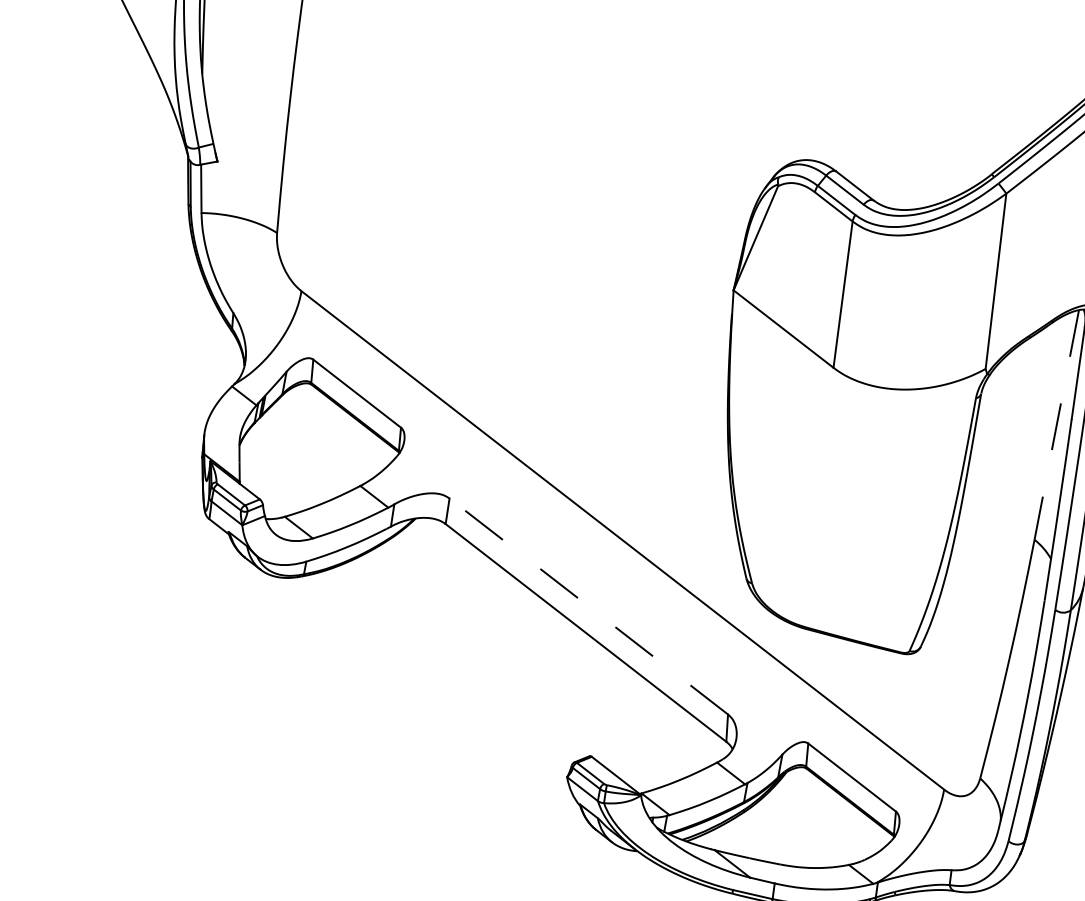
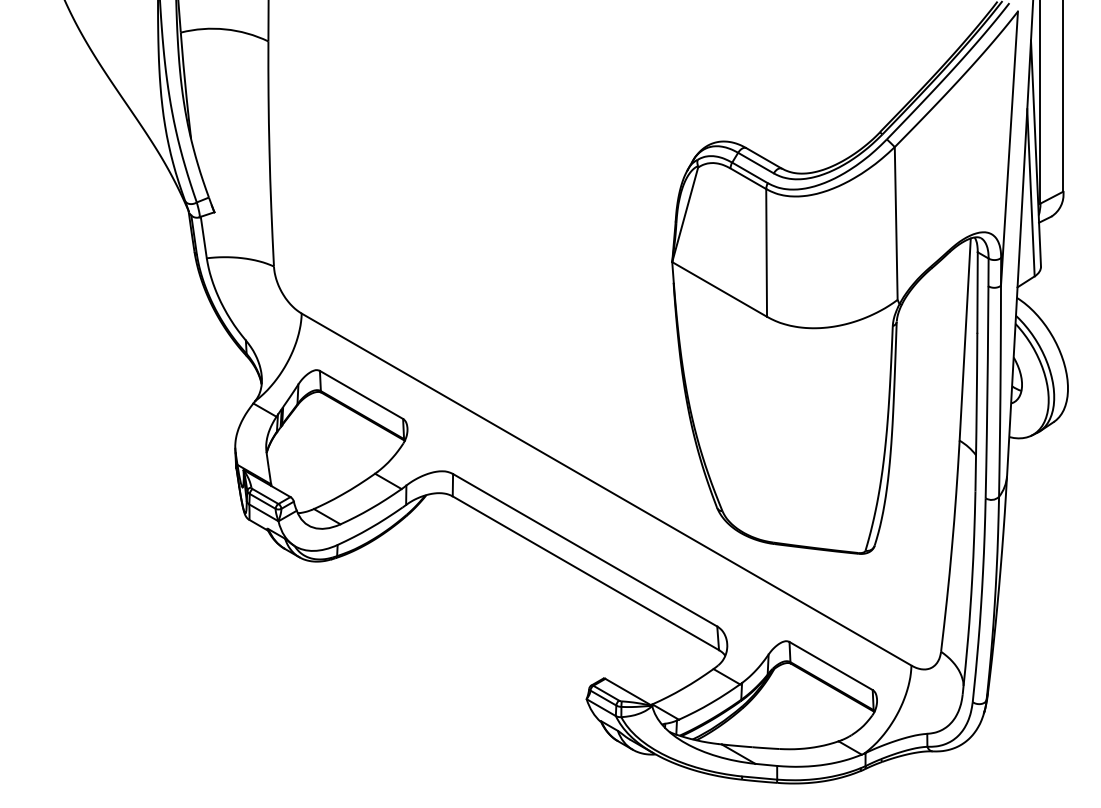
line: (1056, 426) -> (965, 340), dashed -> solid
line: (589, 606) -> (585, 550), dashed -> solid

